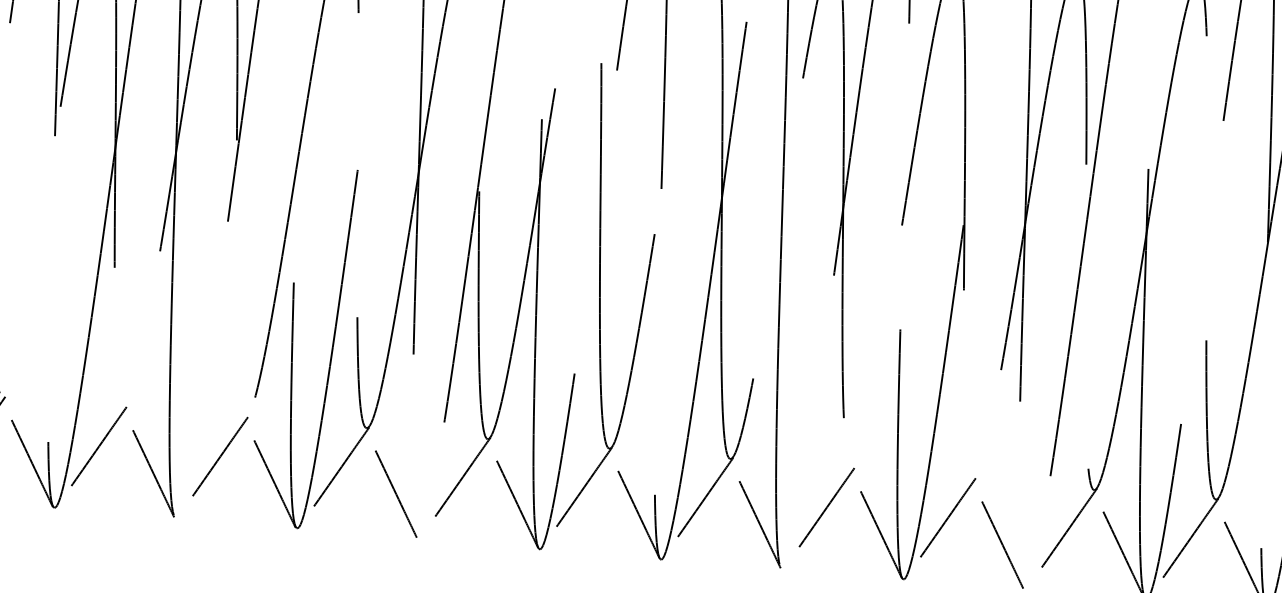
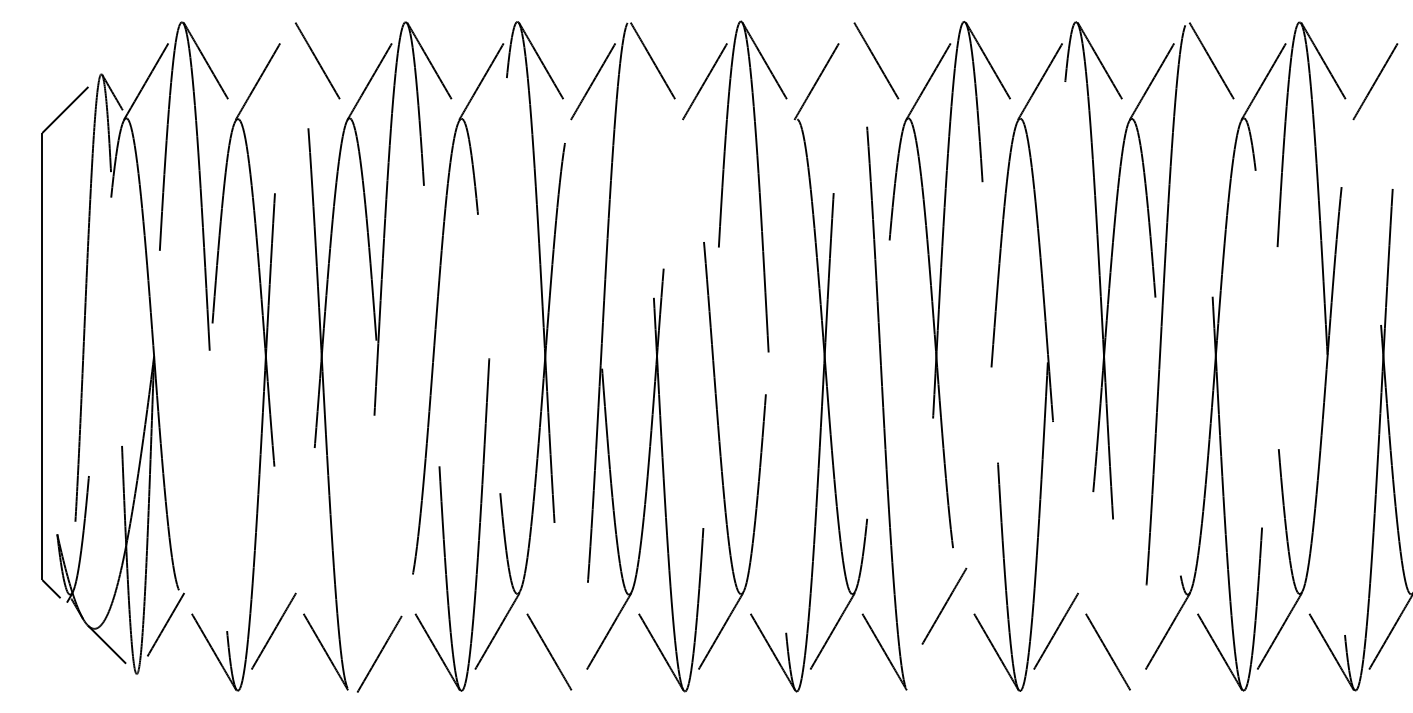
line: (220, 455) -> (379, 653), moved
line: (827, 506) -> (944, 605), moved

